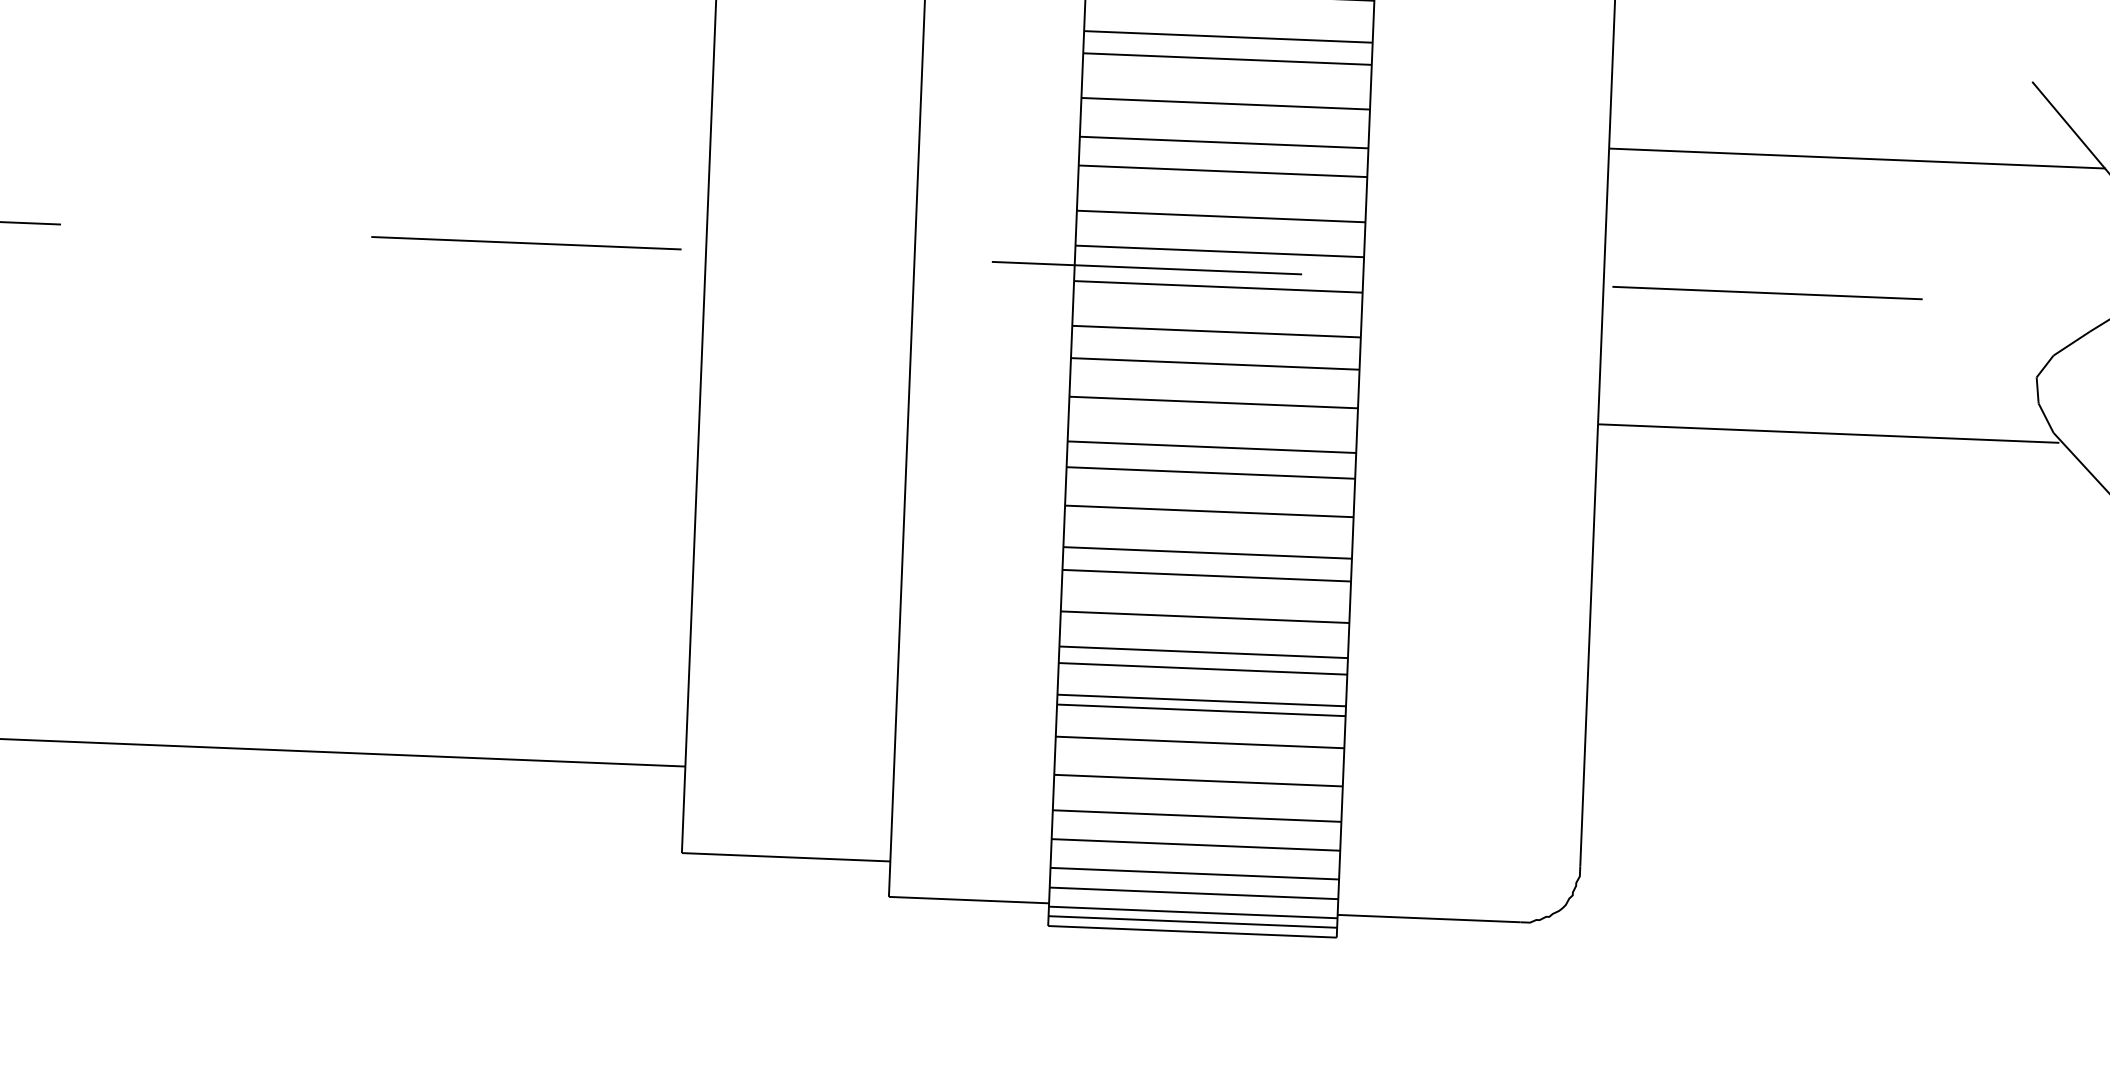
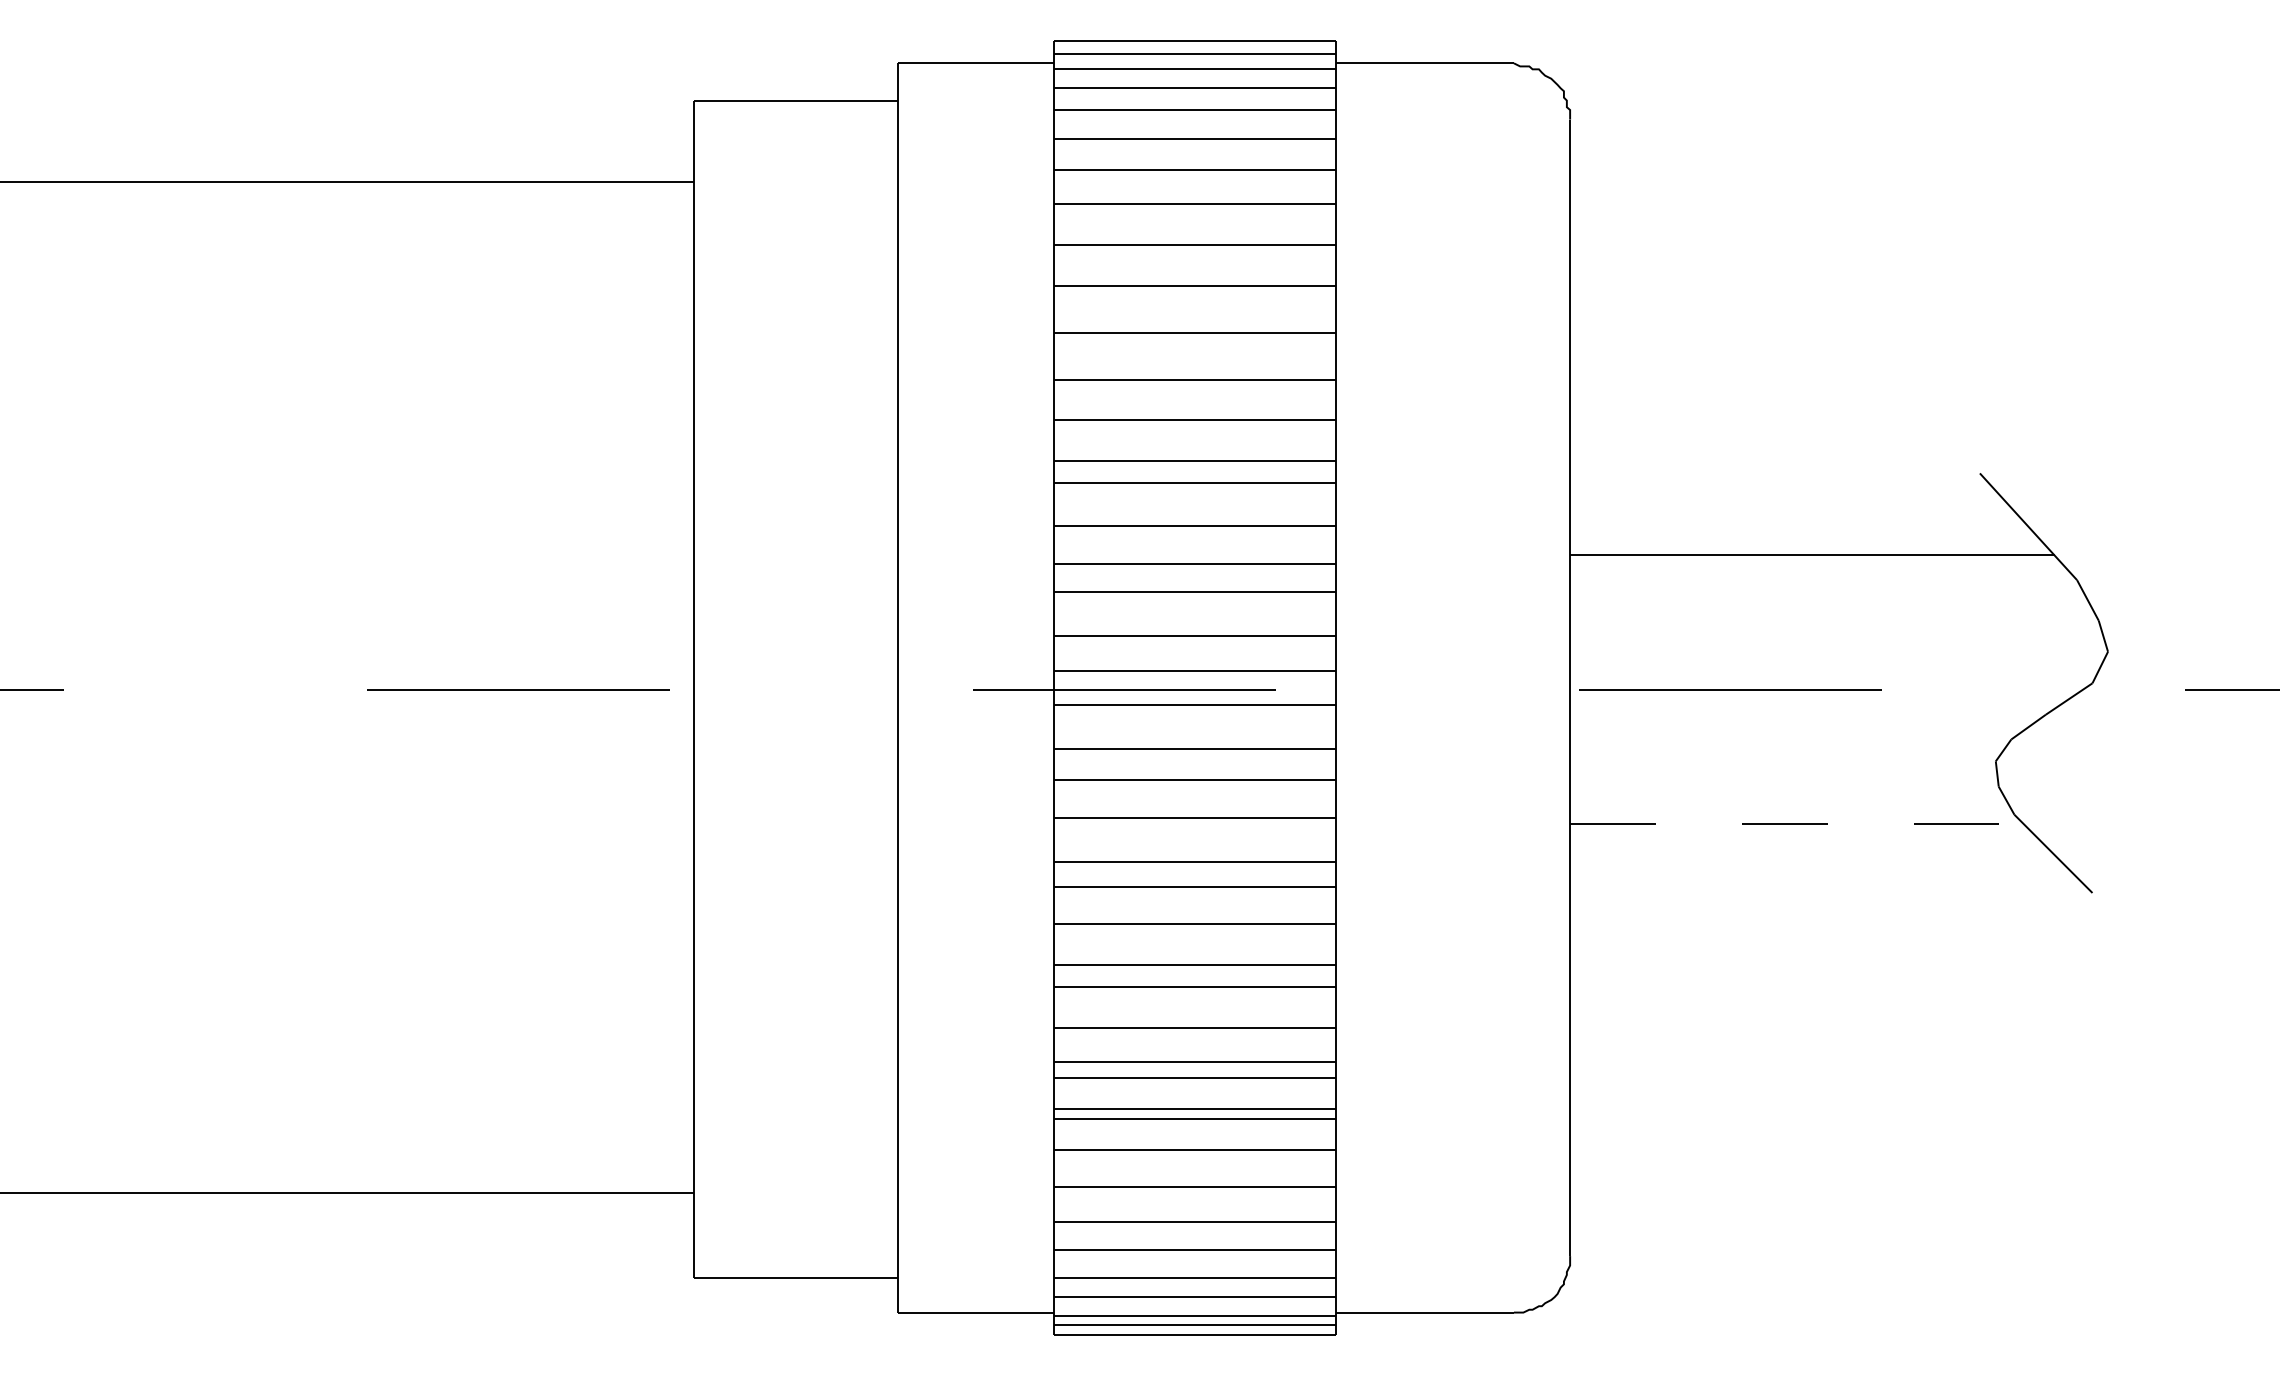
line: (1828, 433) -> (1795, 824), solid -> dashed

